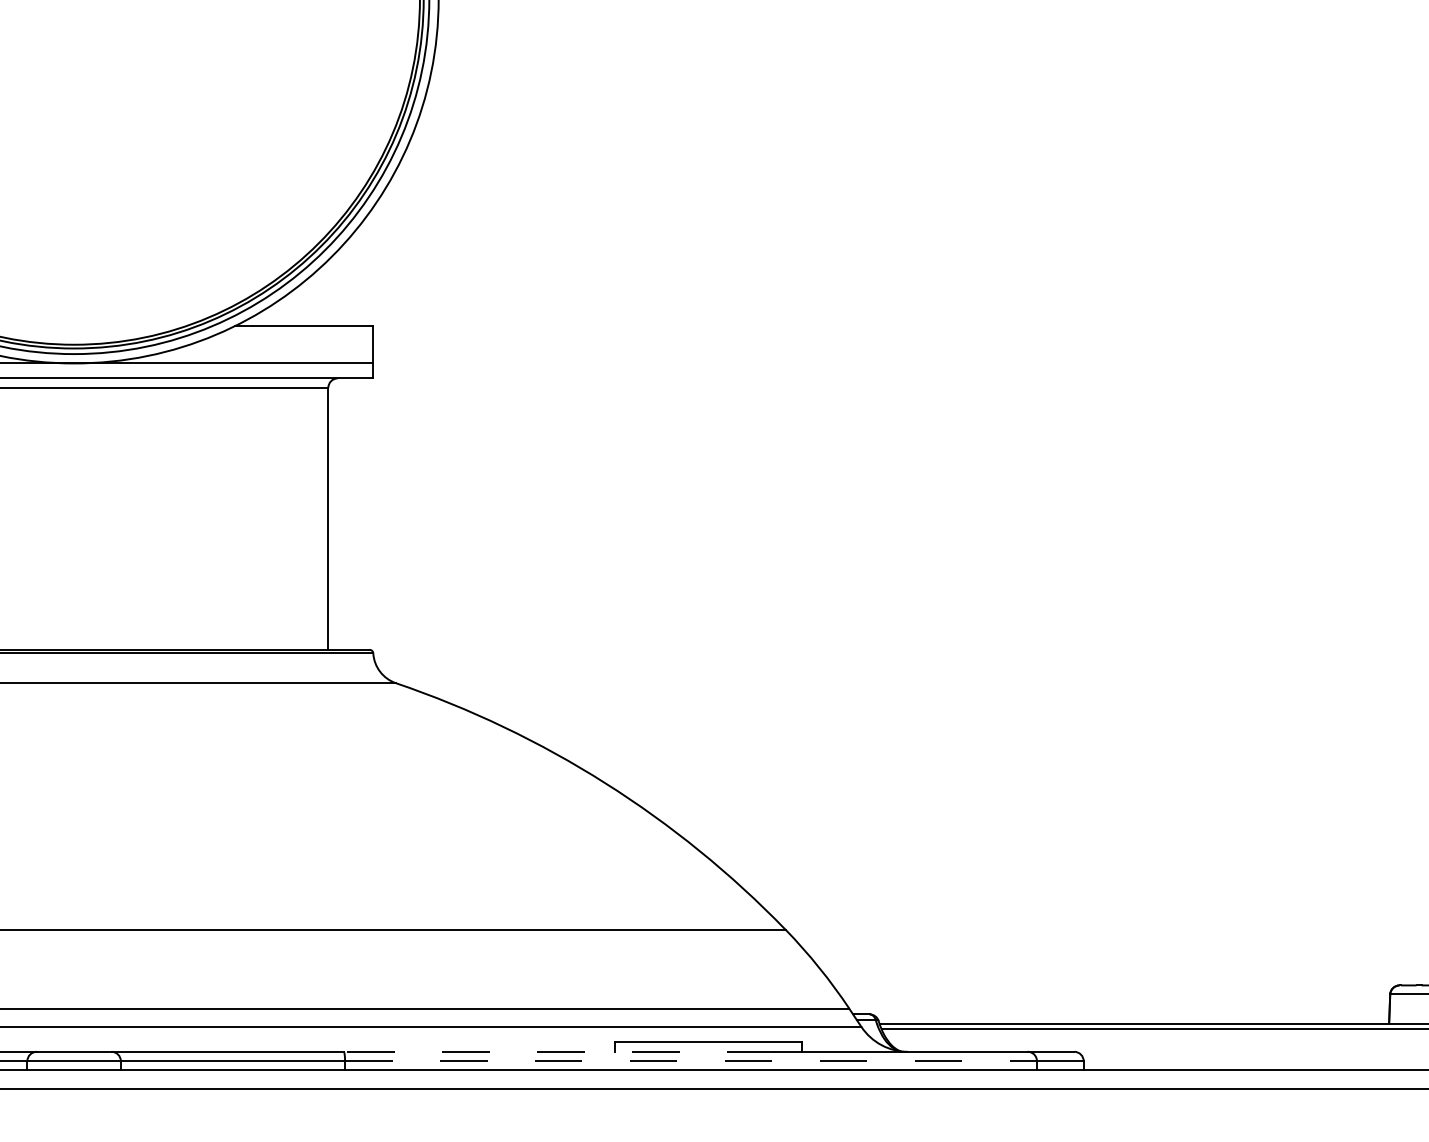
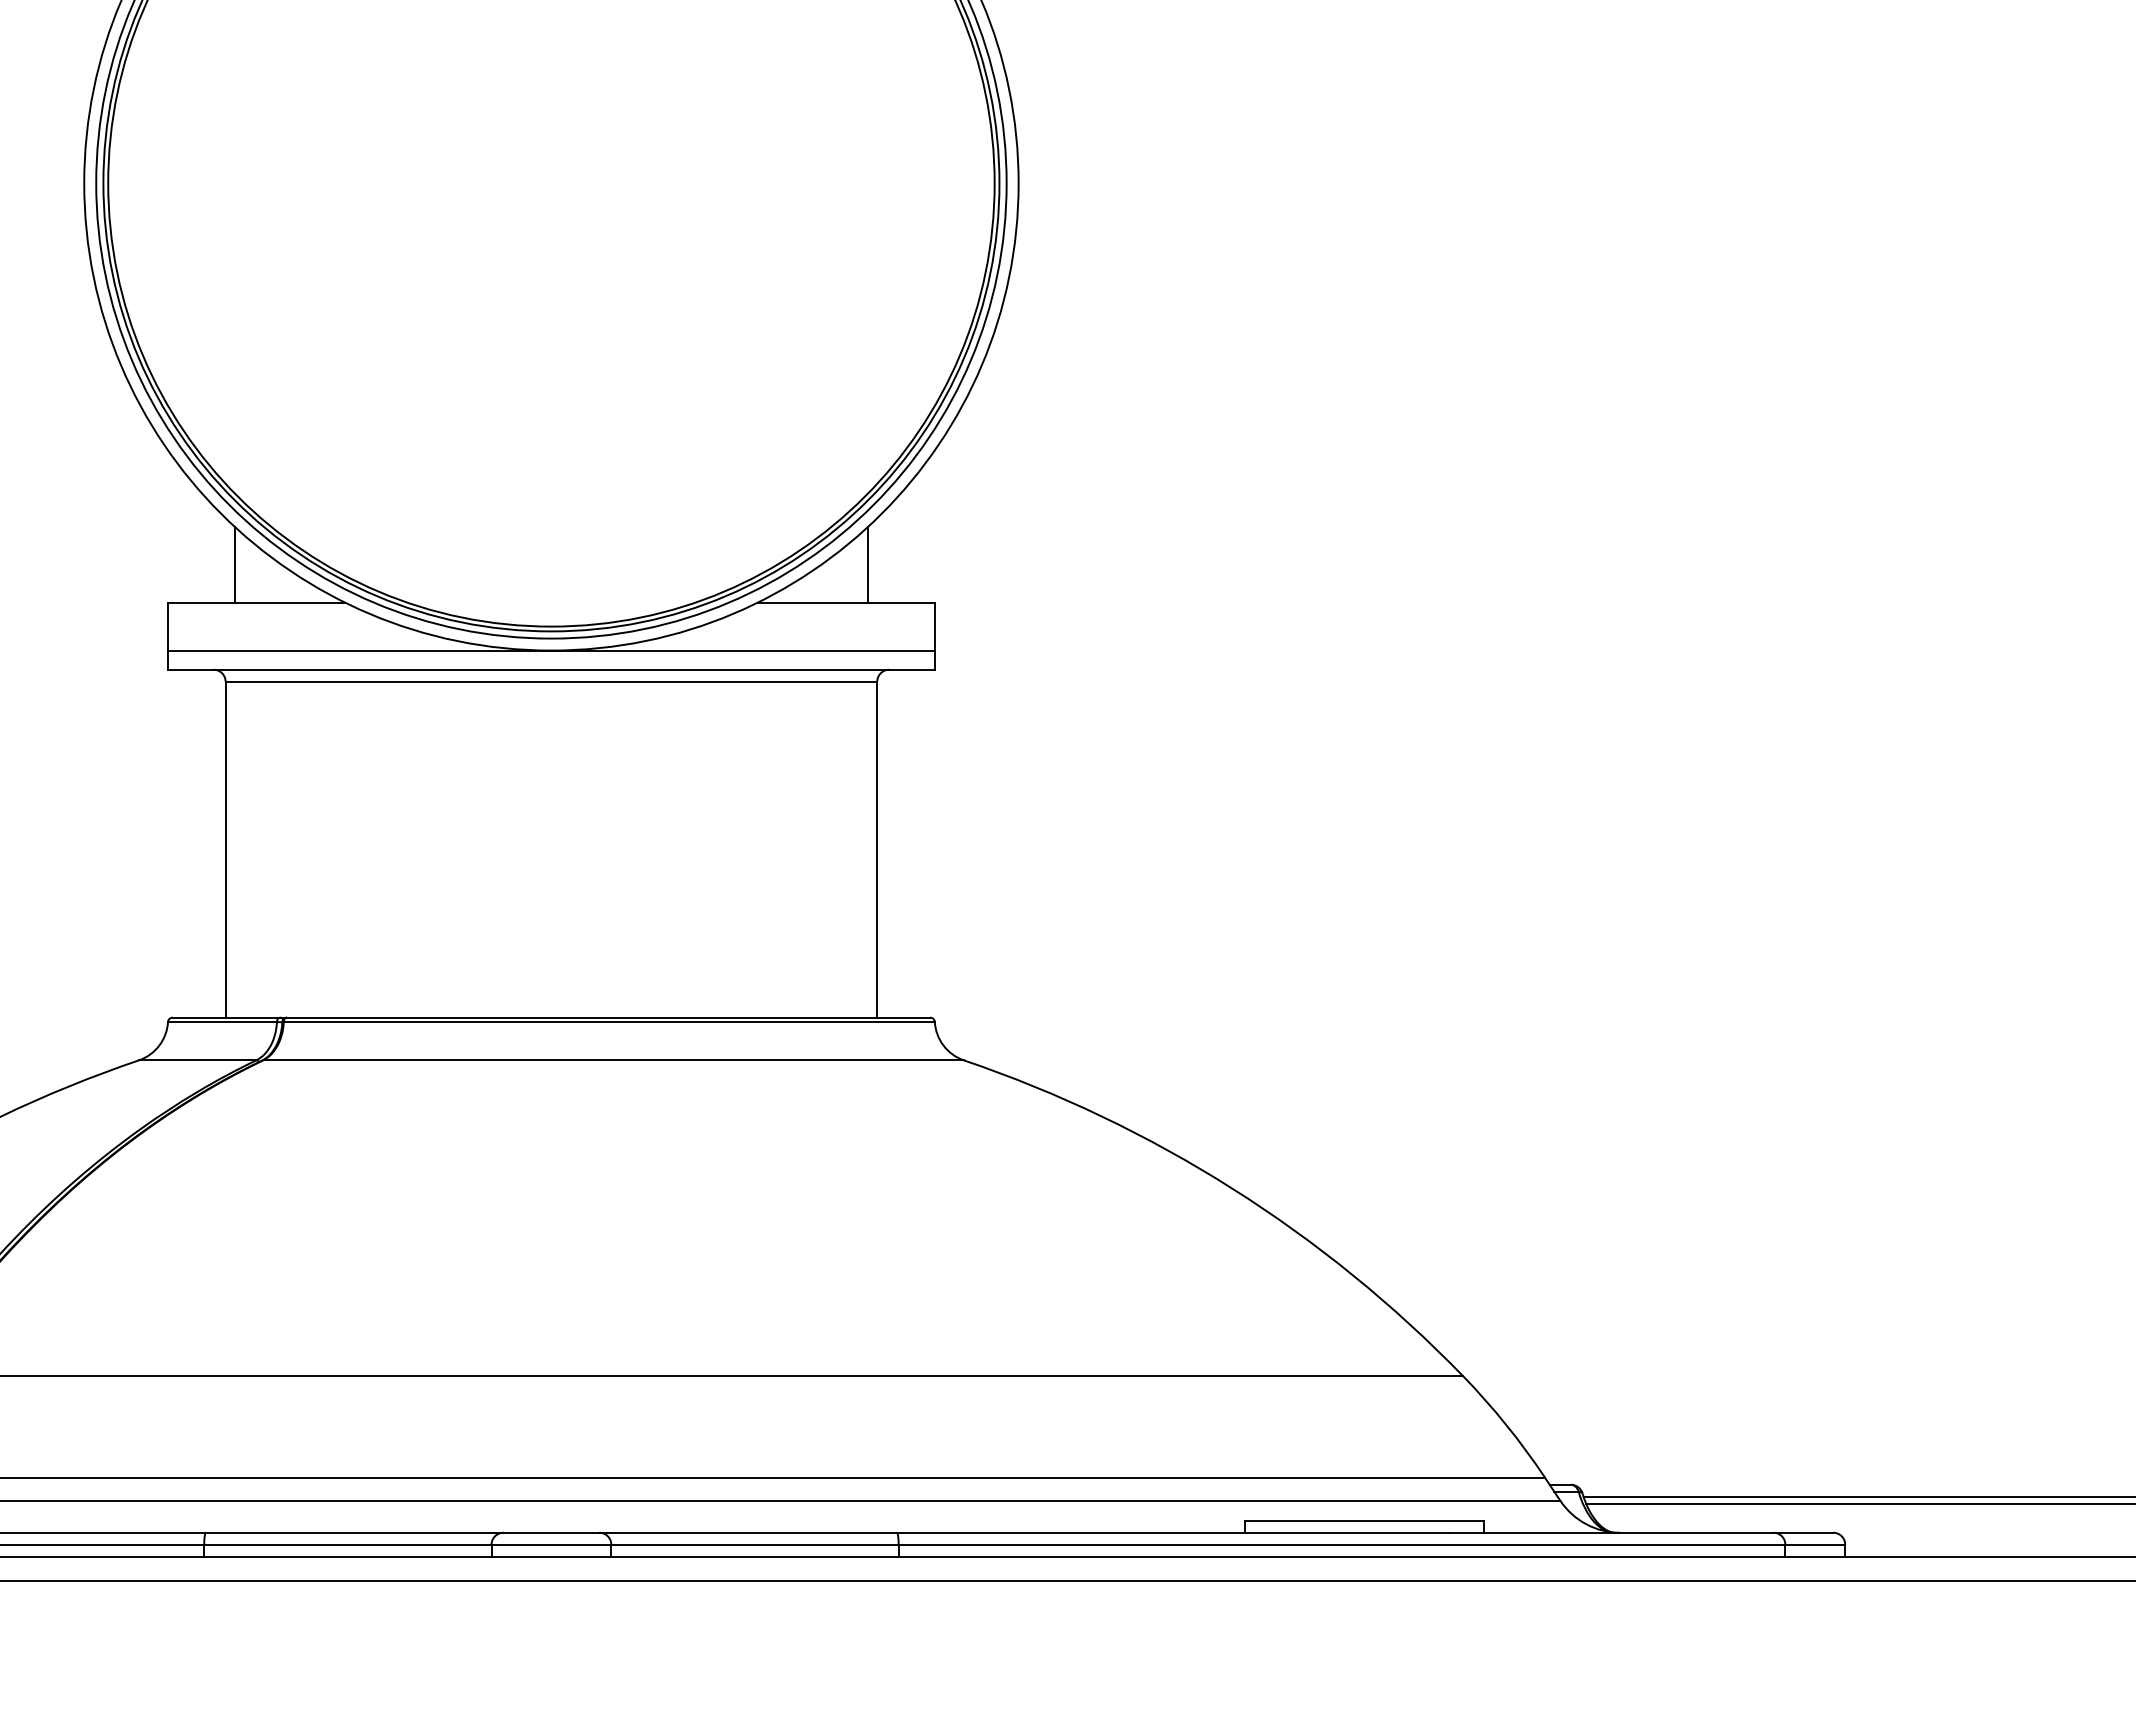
line: (320, 296) -> (867, 564), added
line: (558, 1051) -> (1172, 1532), dashed -> solid
line: (691, 1060) -> (1342, 1544), dashed -> solid

